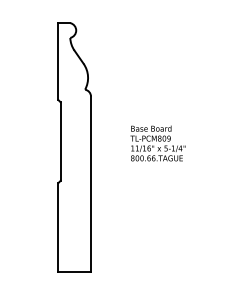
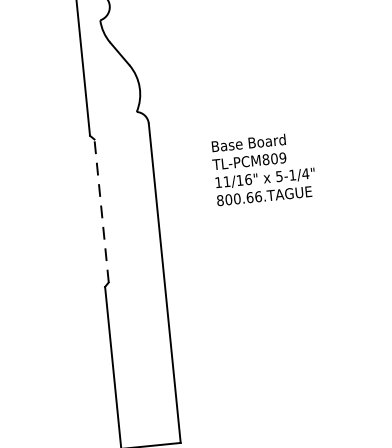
line: (60, 141) -> (101, 210), solid -> dashed
text: (157, 143) -> (262, 168), moved

